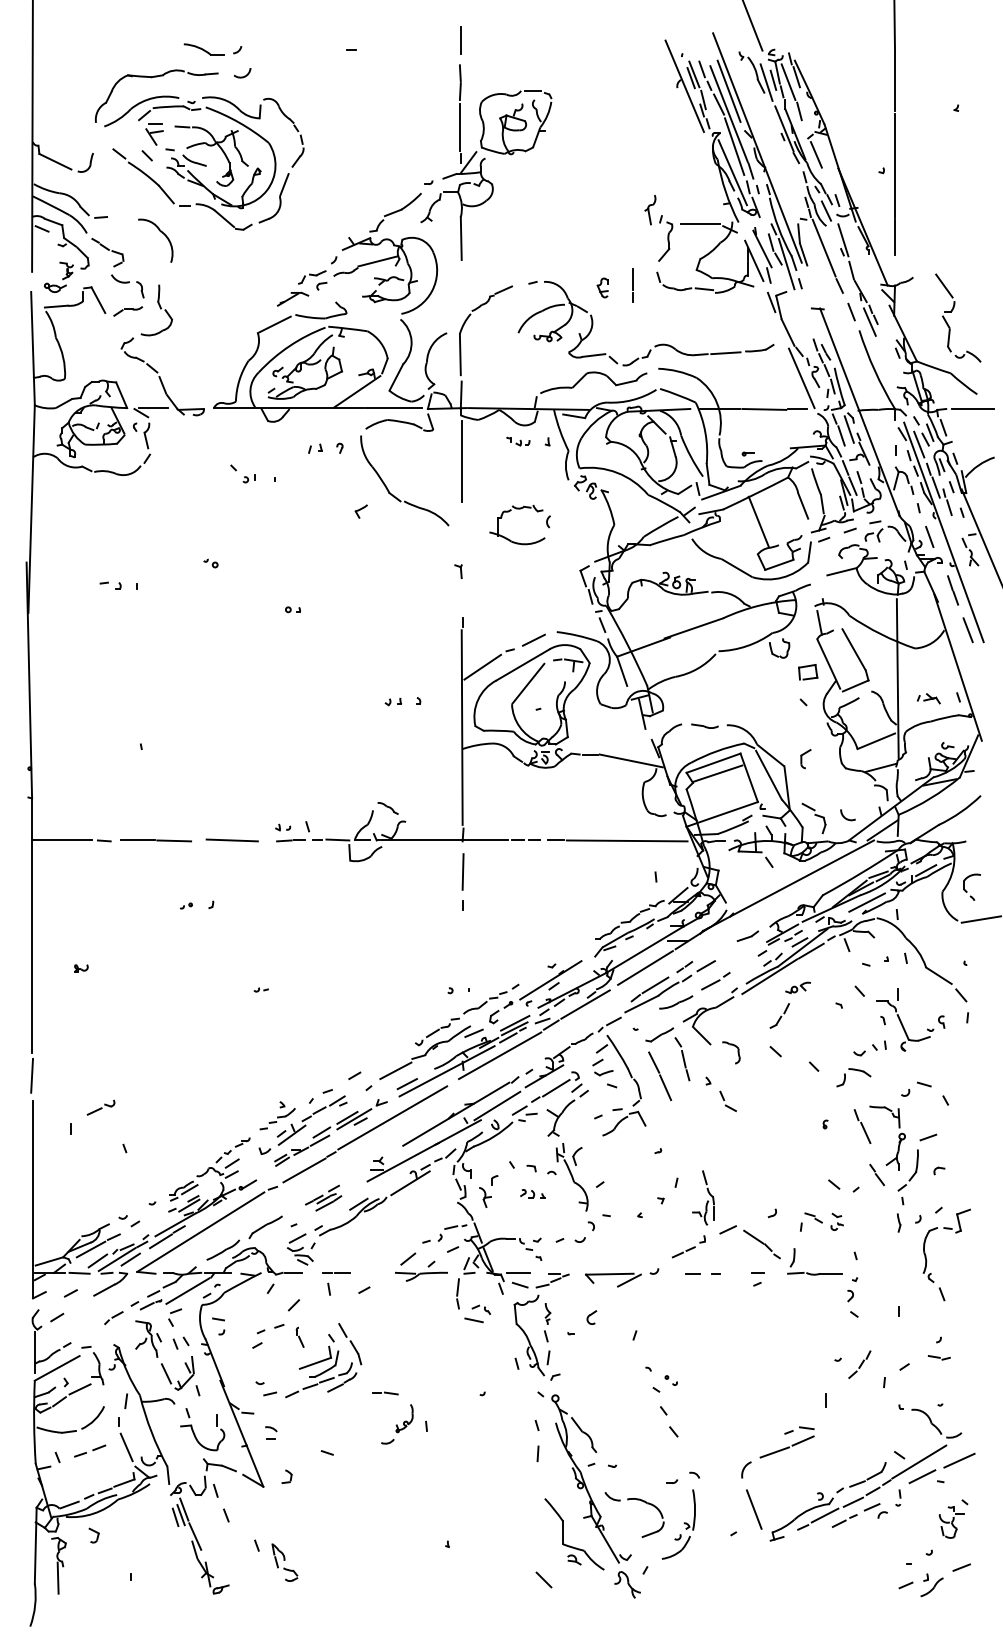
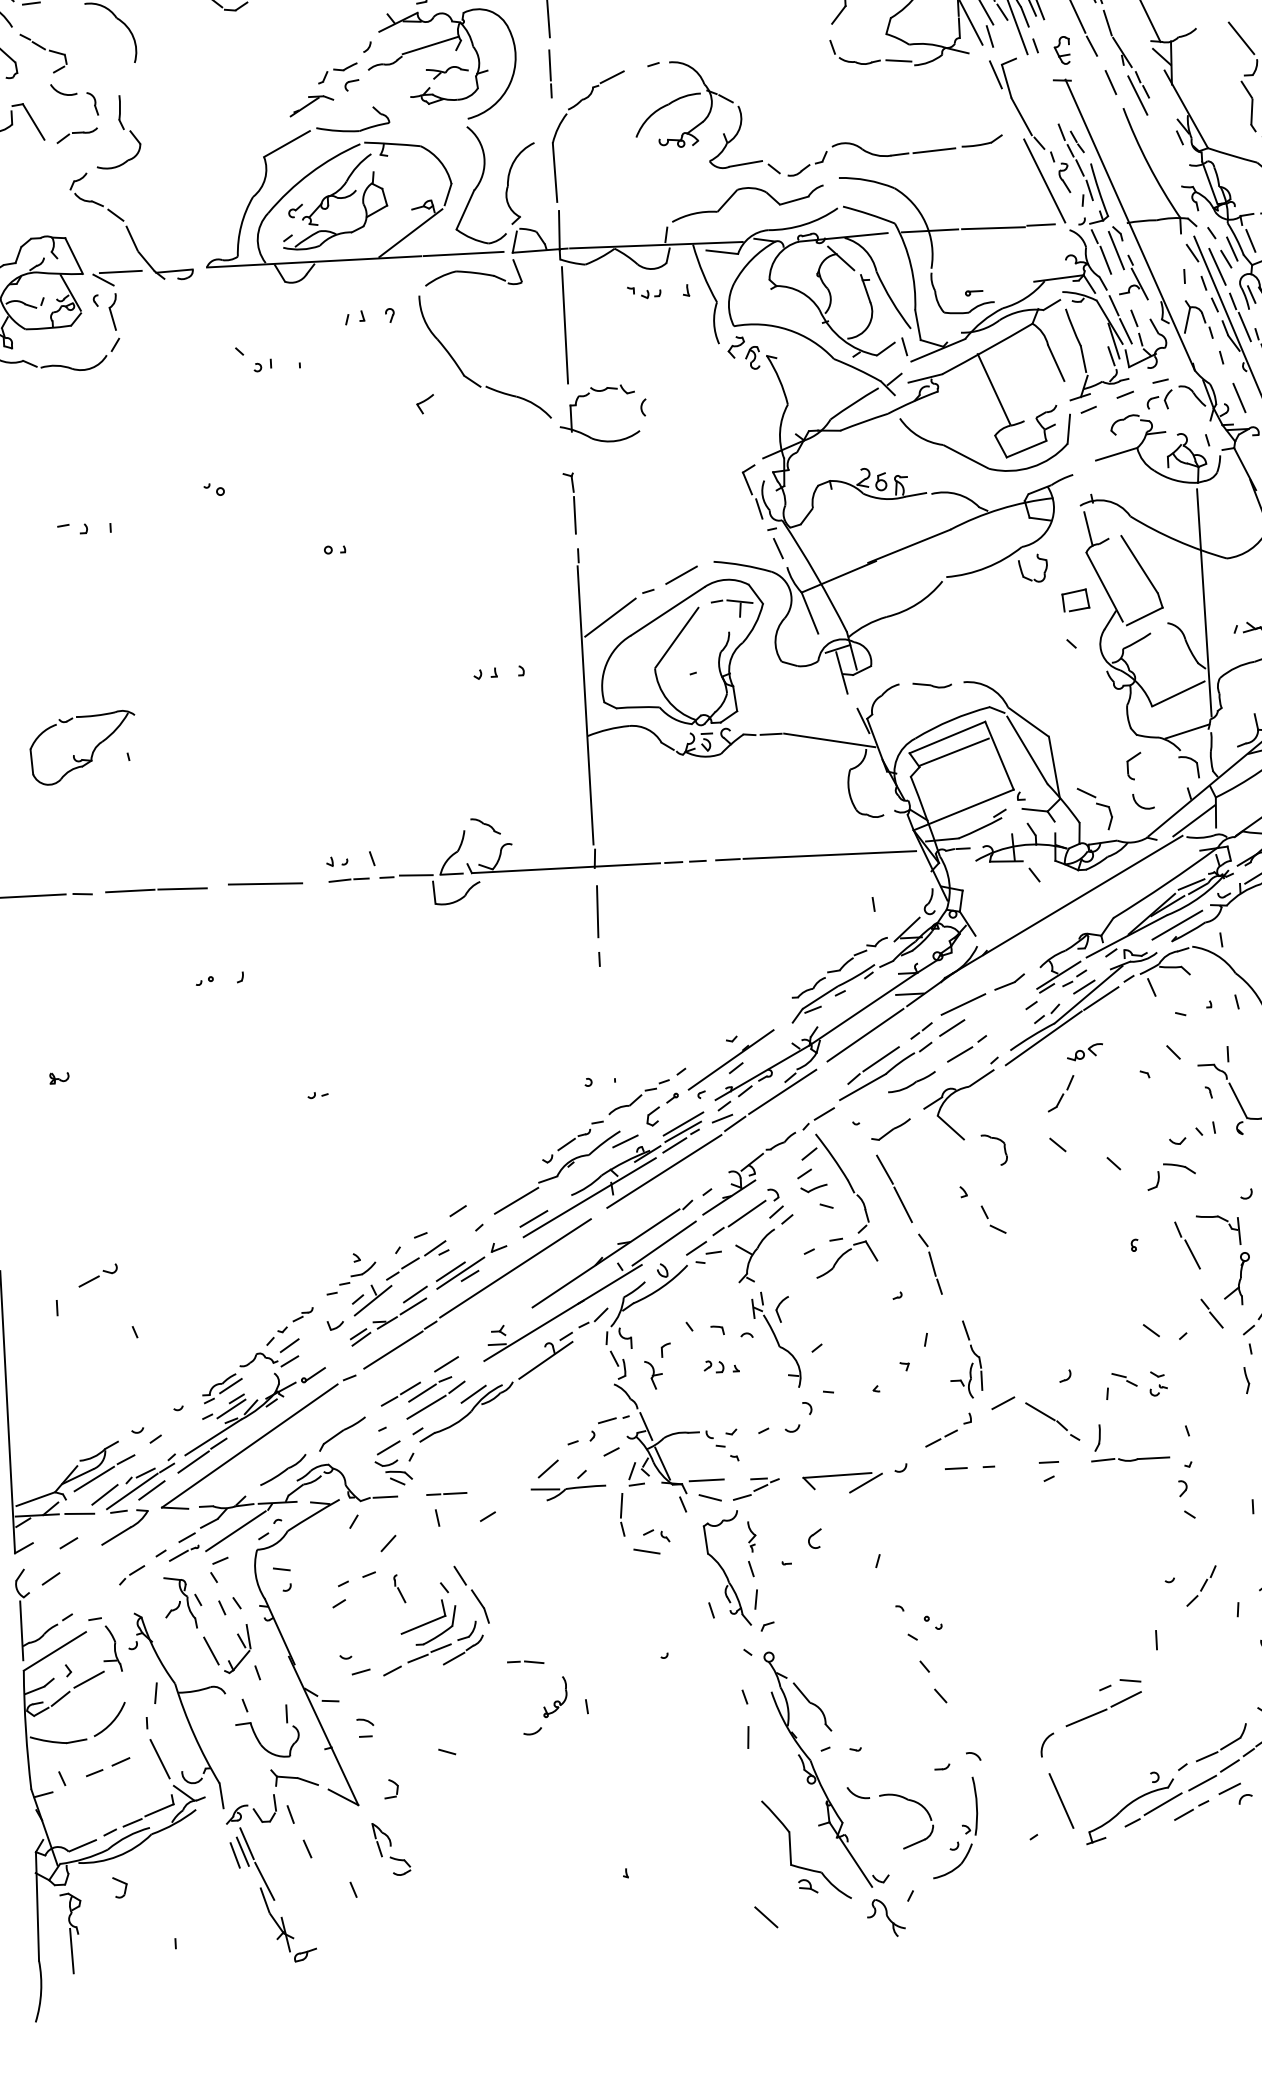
line: (632, 285) -> (550, 73), moved
part: (602, 287) -> (1061, 49), moved
part: (519, 509) -> (601, 392), moved
line: (461, 594) -> (574, 515), added
part: (115, 742) -> (91, 752), added
part: (805, 759) -> (1133, 766), moved
line: (714, 949) -> (962, 1003), added
part: (682, 1059) -> (930, 1264), moved
part: (323, 1197) -> (422, 1387), size x1.67
part: (284, 1562) -> (390, 1848), moved

